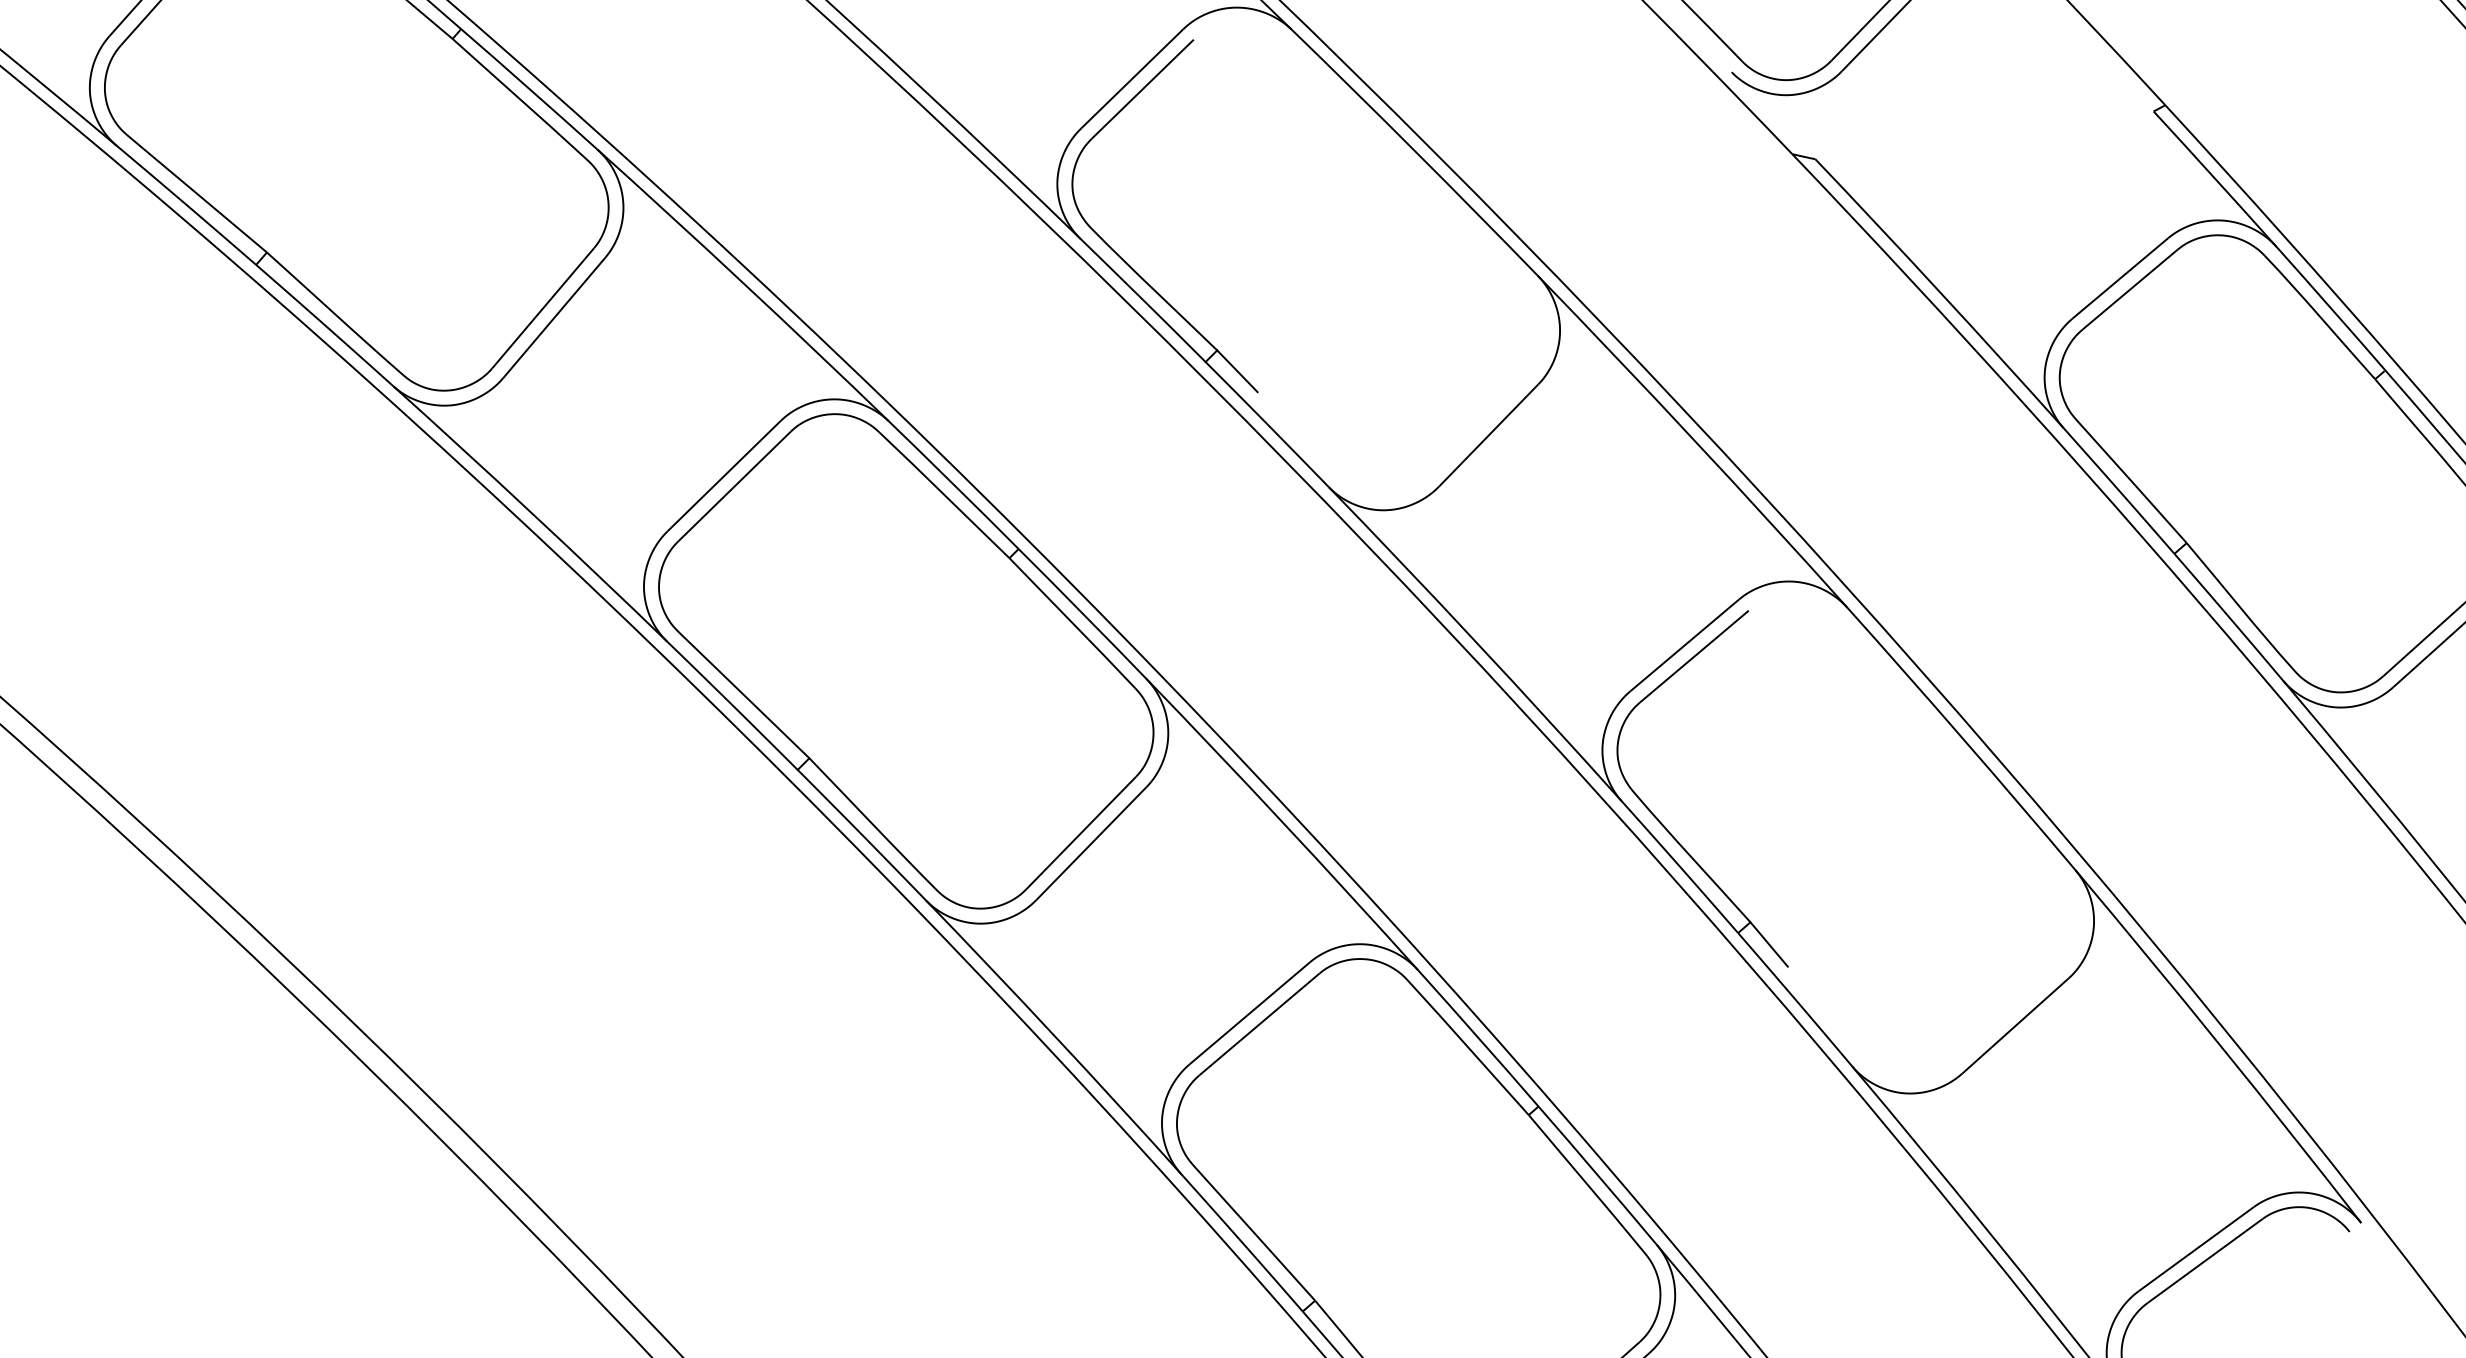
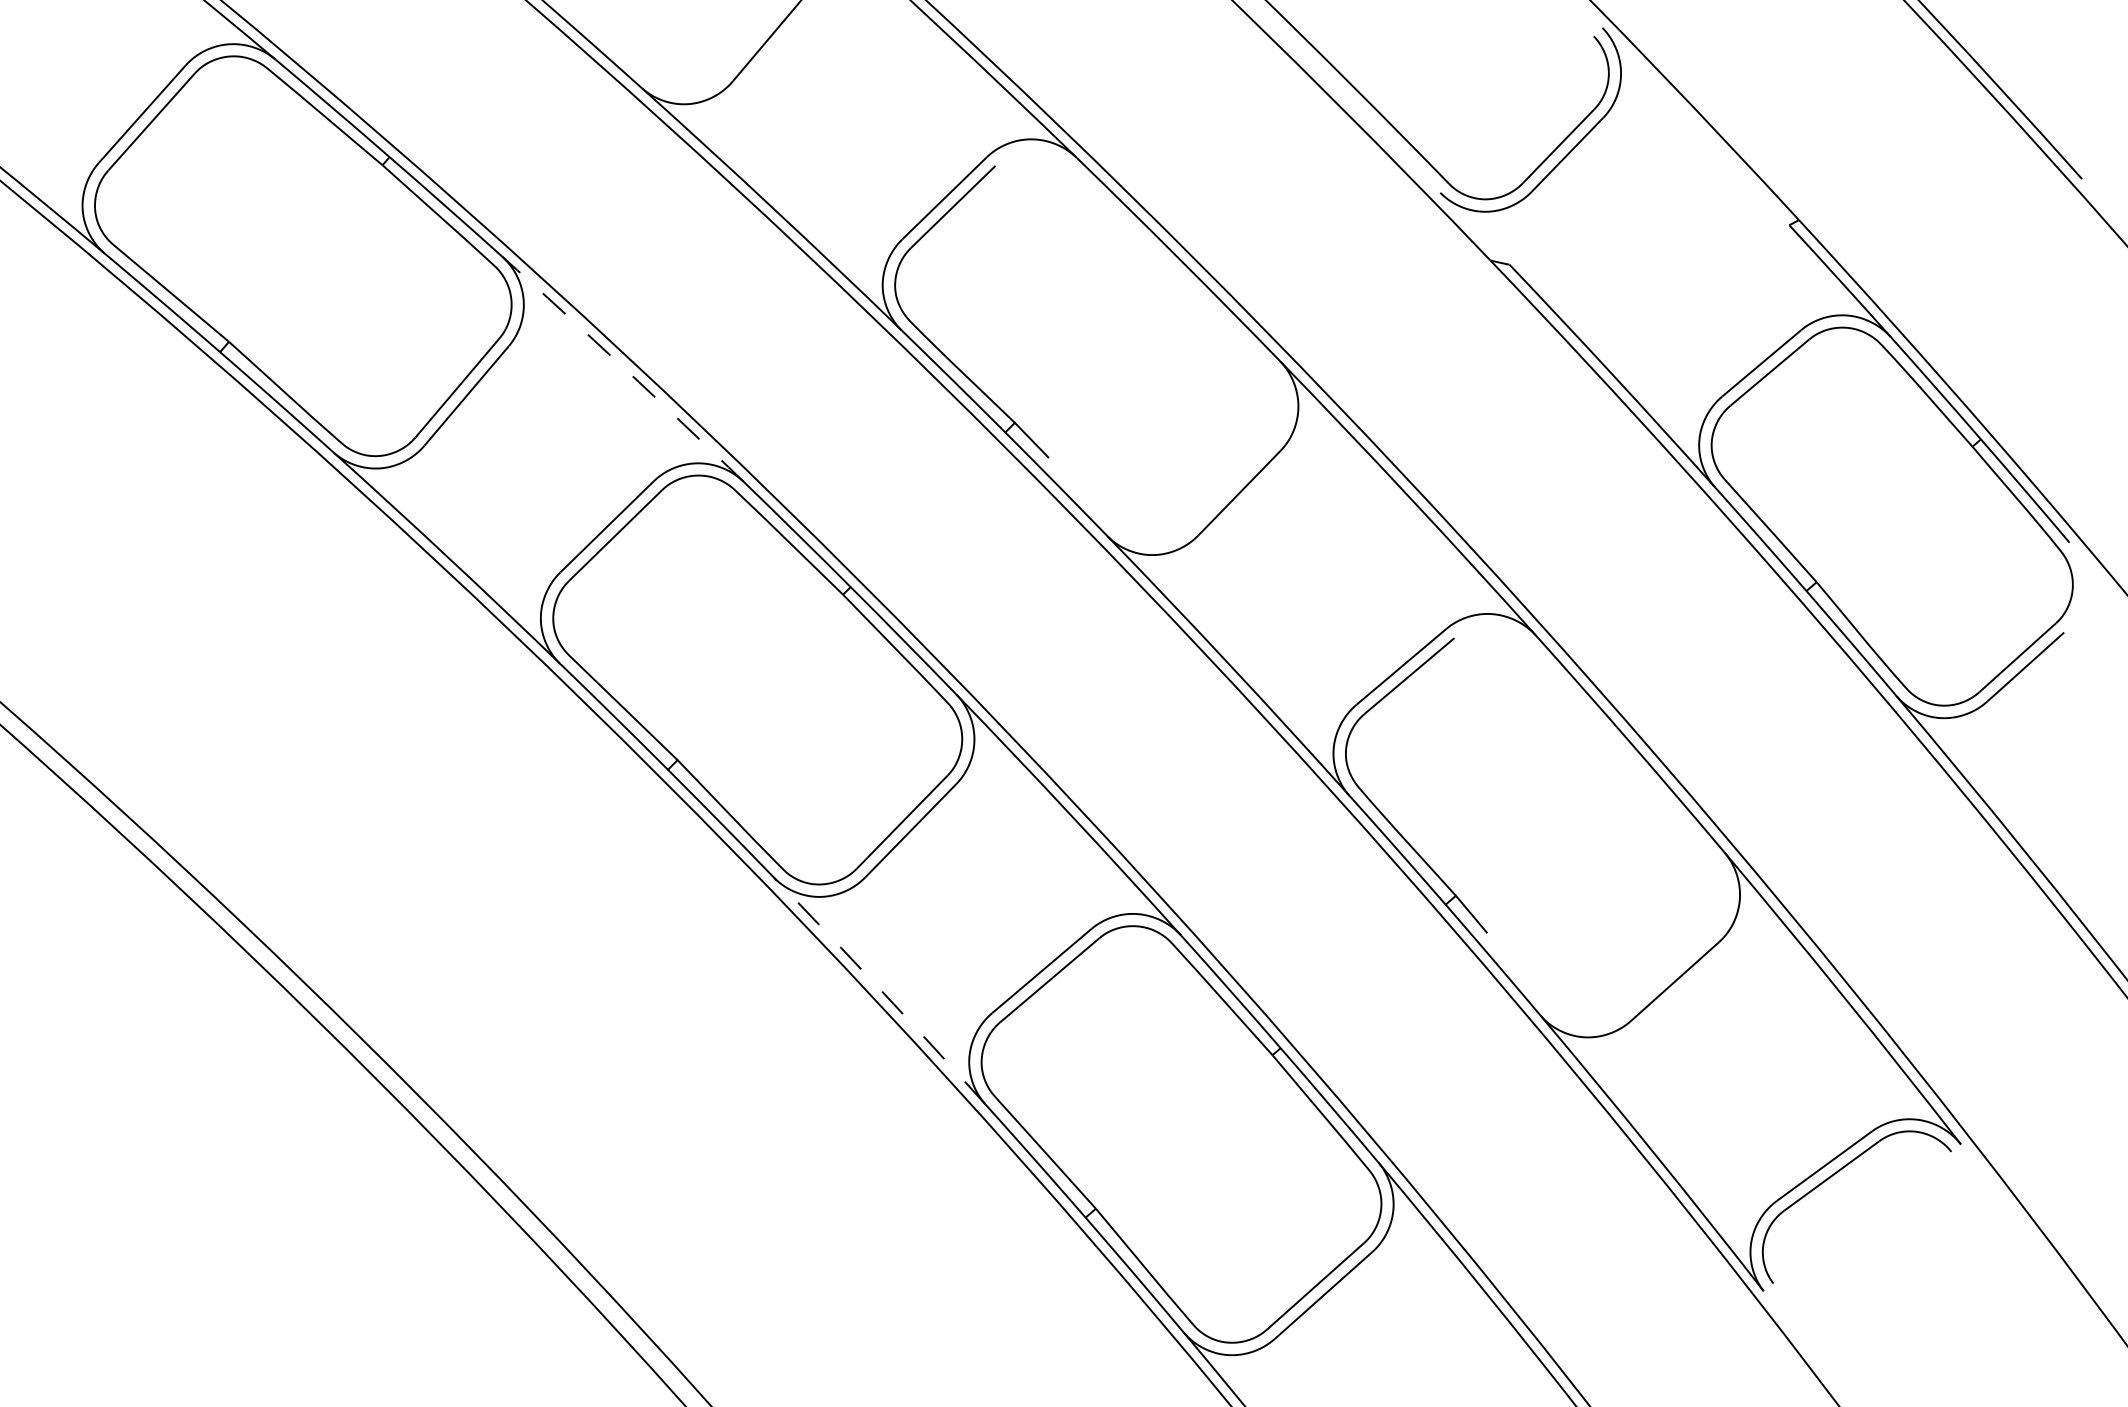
arc: (743, 284) -> (623, 368), solid -> dashed
arc: (1054, 1036) -> (880, 990), solid -> dashed

